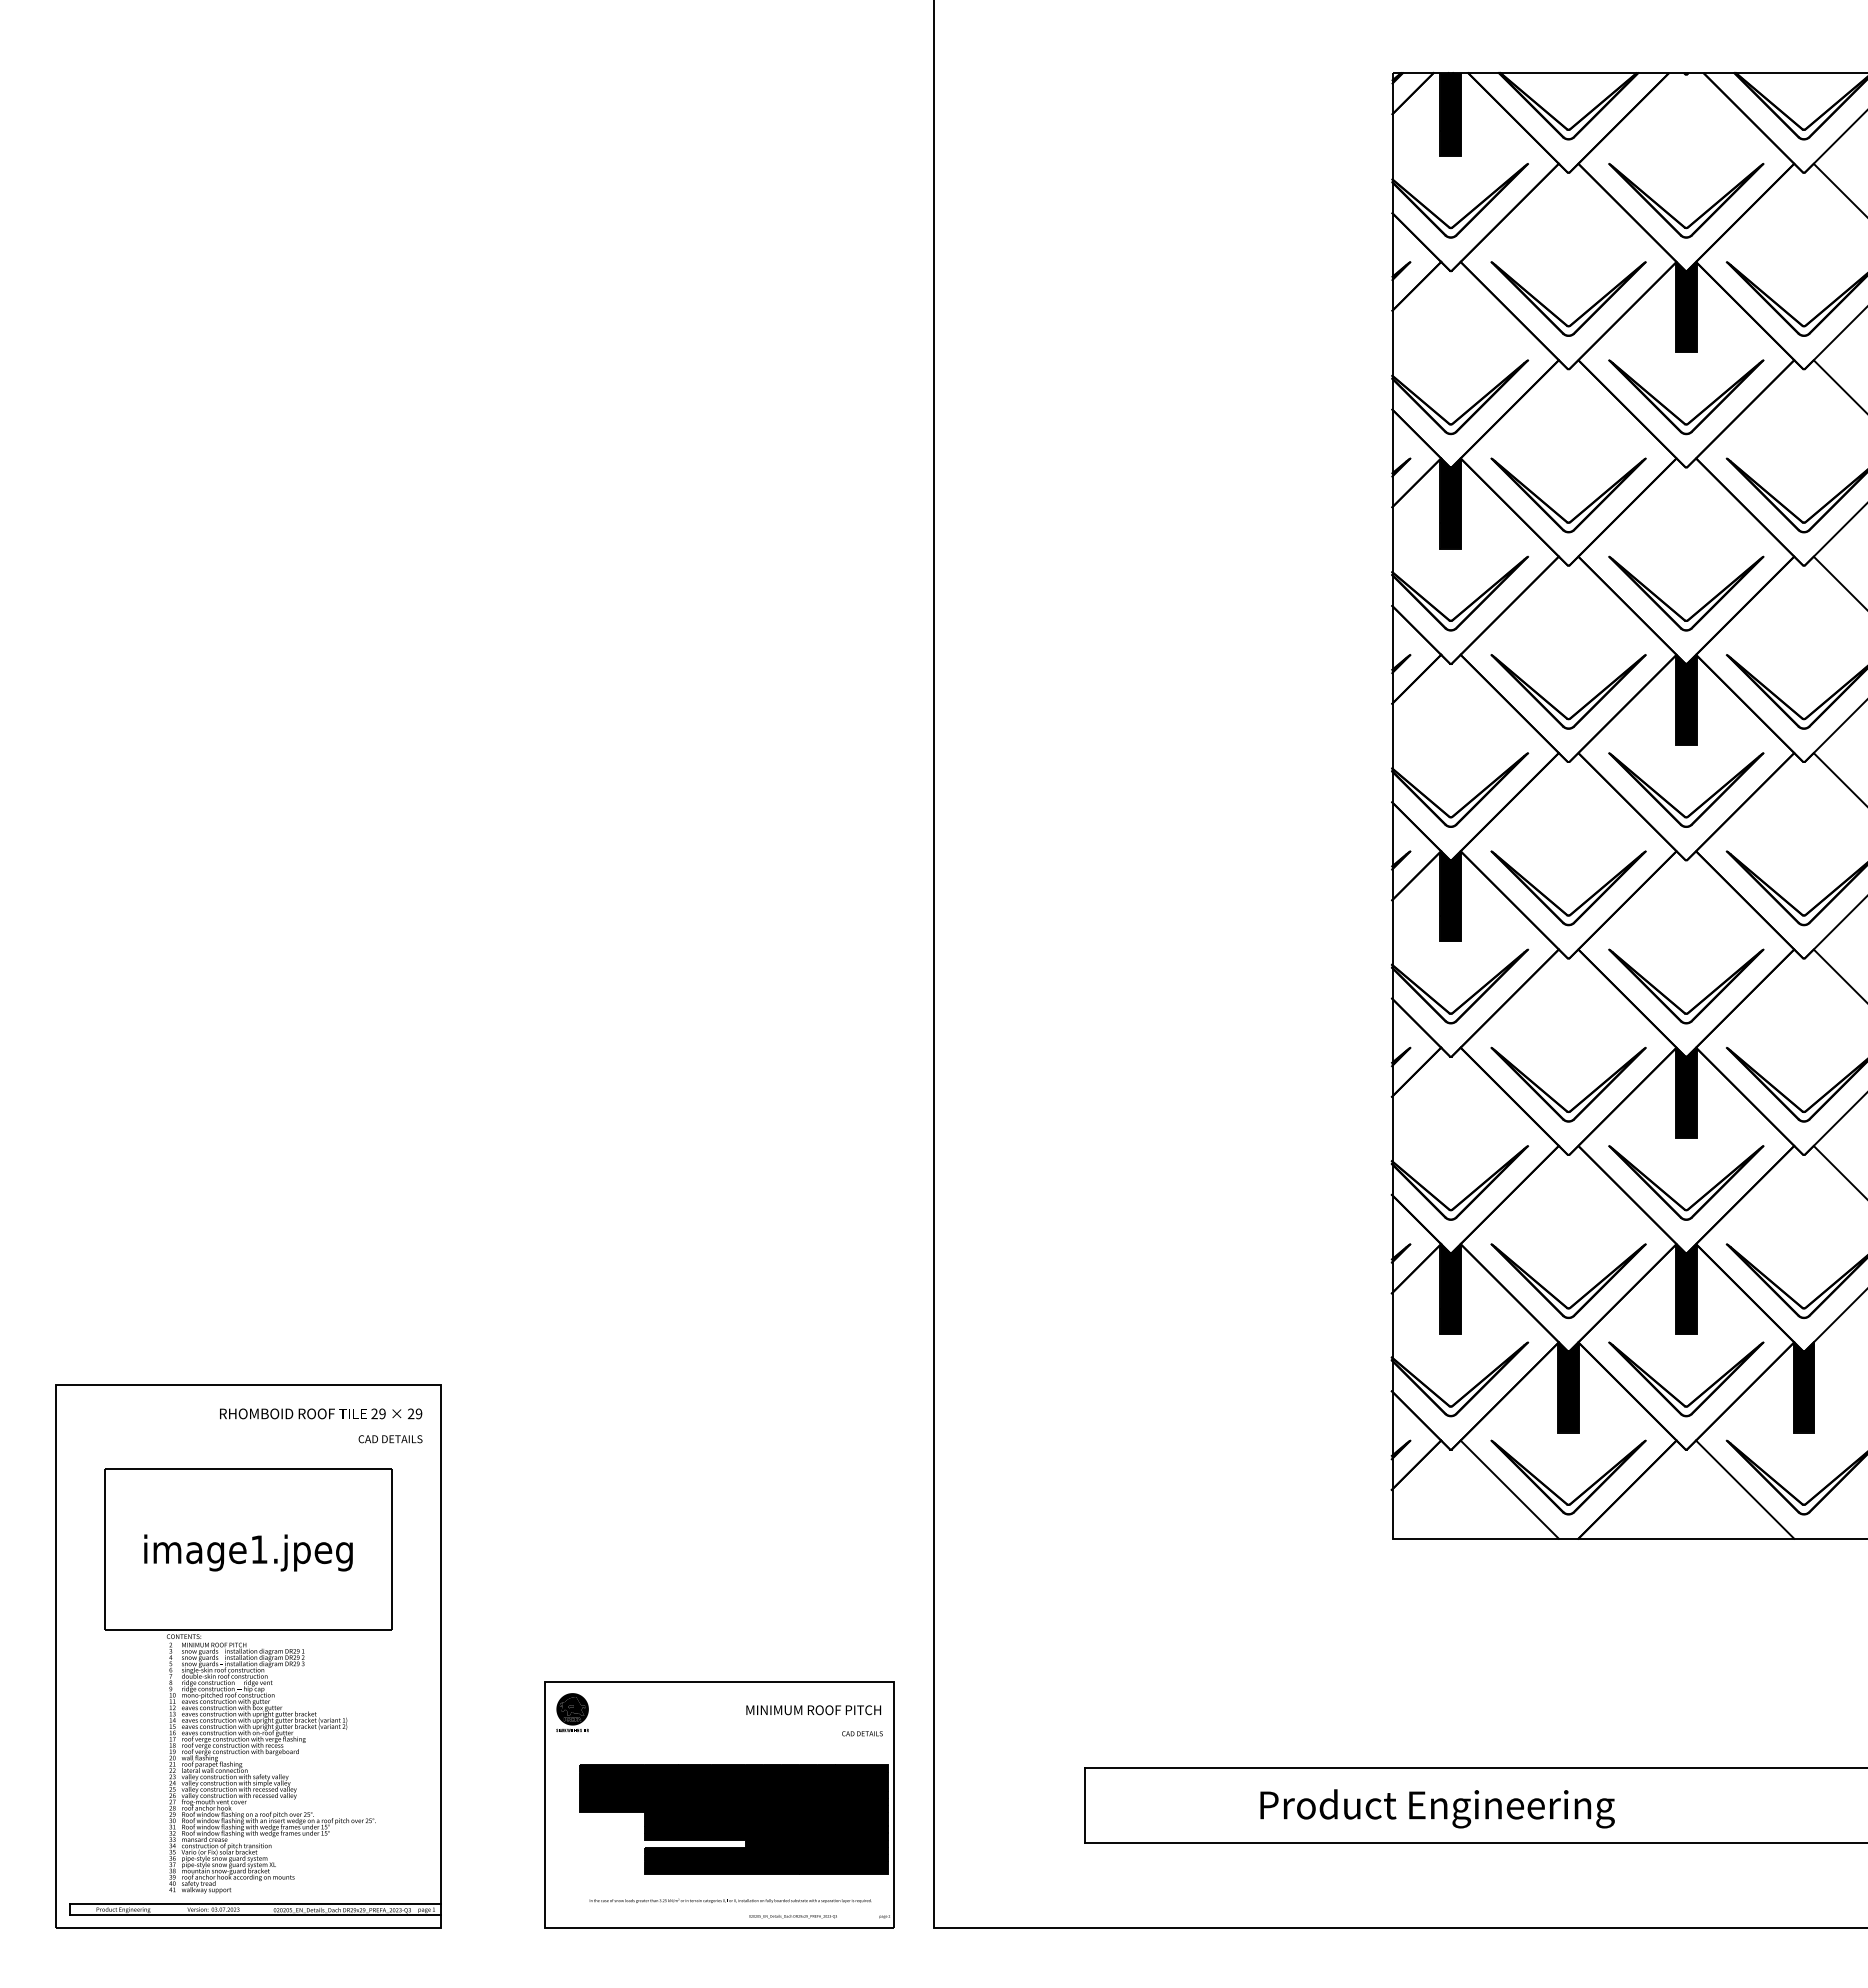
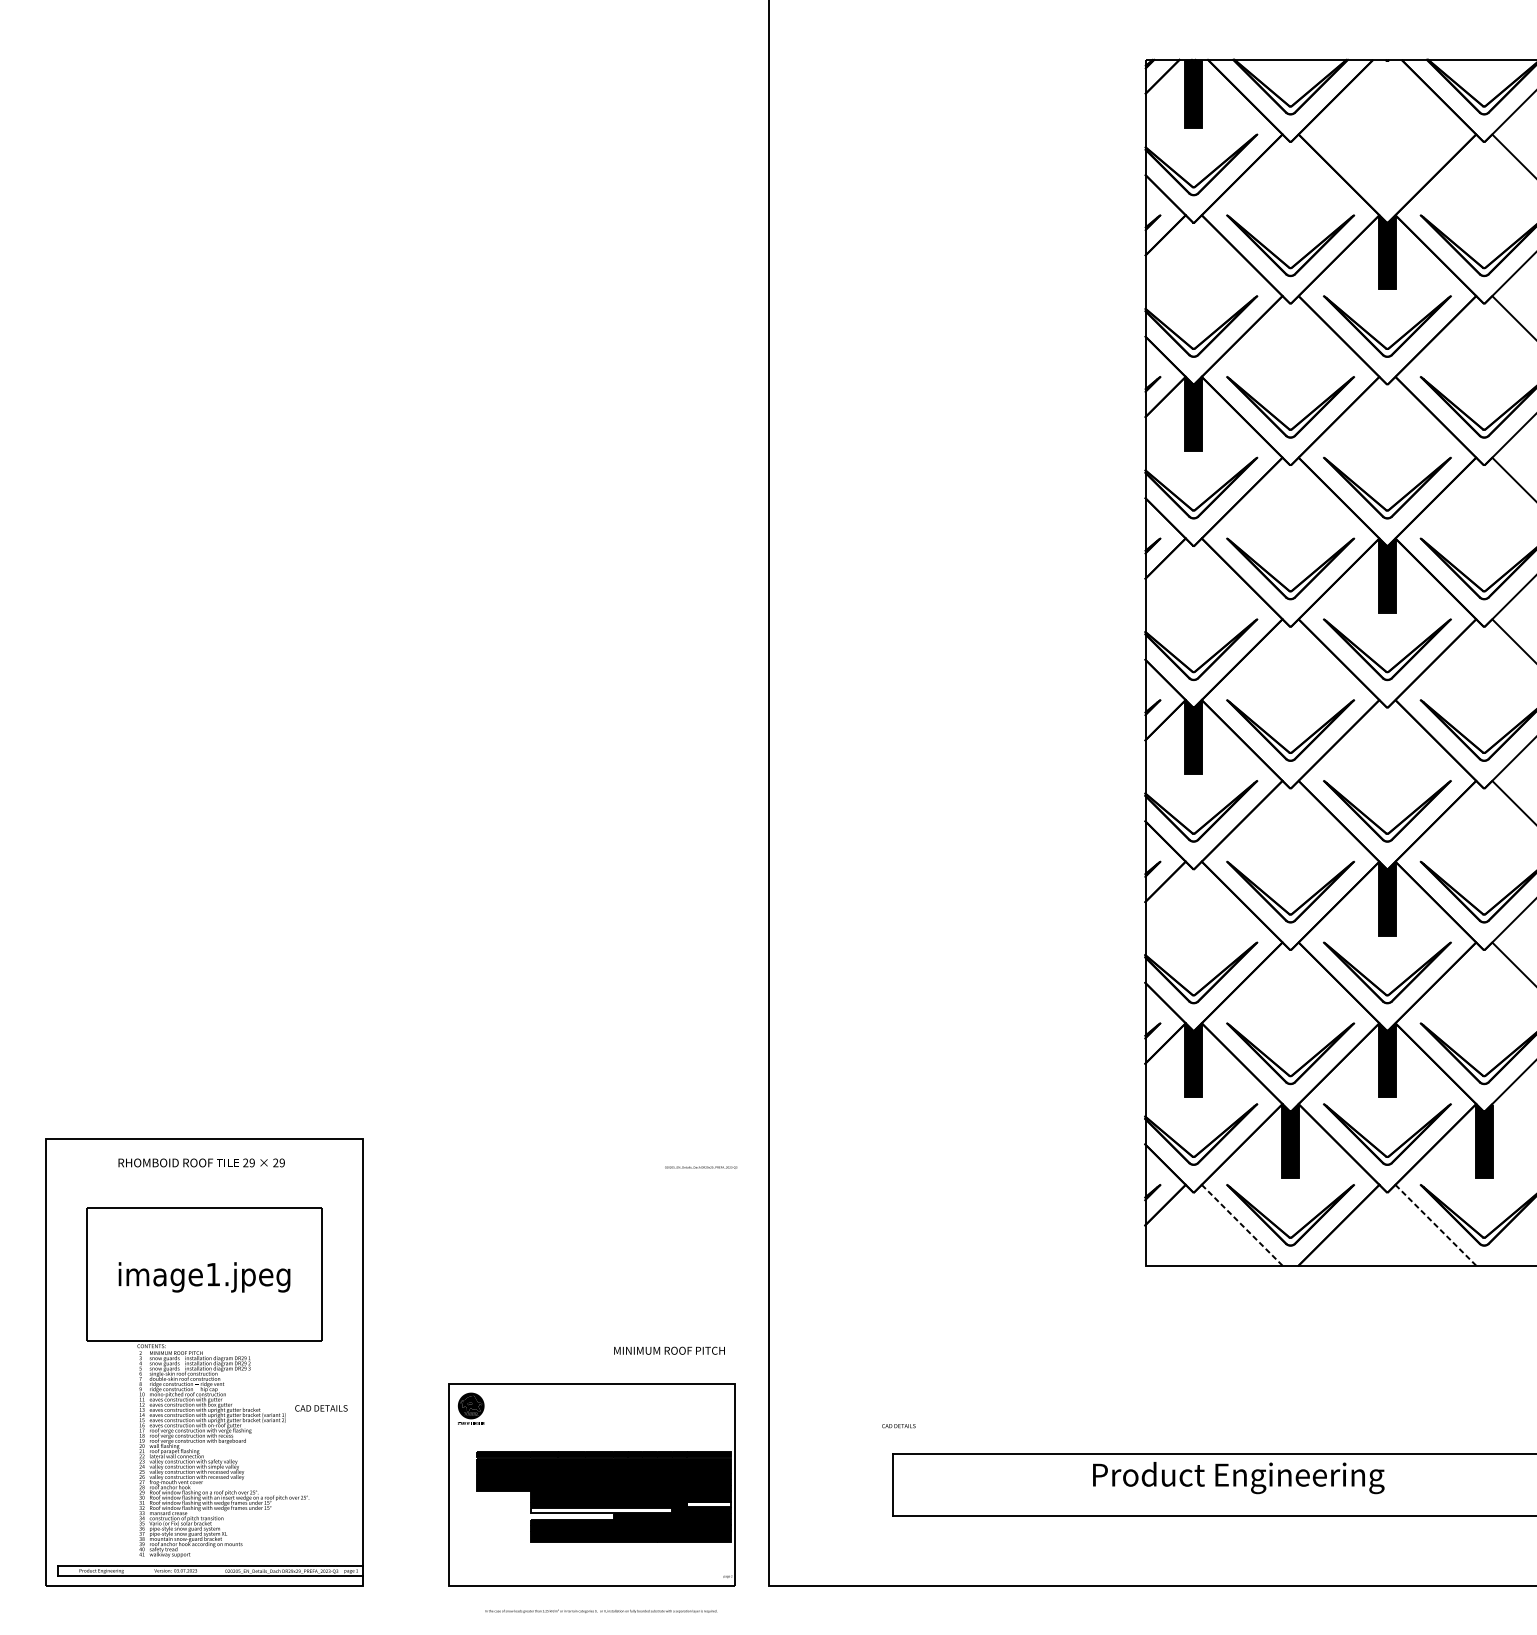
part: (1697, 217) -> (1396, 178), removed
text: (321, 1413) -> (202, 1162), moved
text: (390, 1439) -> (321, 1408), moved
line: (1510, 1490) -> (1242, 1225), solid -> dashed
line: (1745, 1490) -> (1436, 1225), solid -> dashed
text: (813, 1710) -> (669, 1351), moved
text: (862, 1733) -> (898, 1425), moved
text: (1437, 1808) -> (1238, 1477), moved
fill: (861, 1829) -> (708, 1504), removed
fill: (730, 1836) -> (601, 1510), removed
text: (730, 1900) -> (601, 1610), moved
text: (792, 1916) -> (700, 1167), moved

